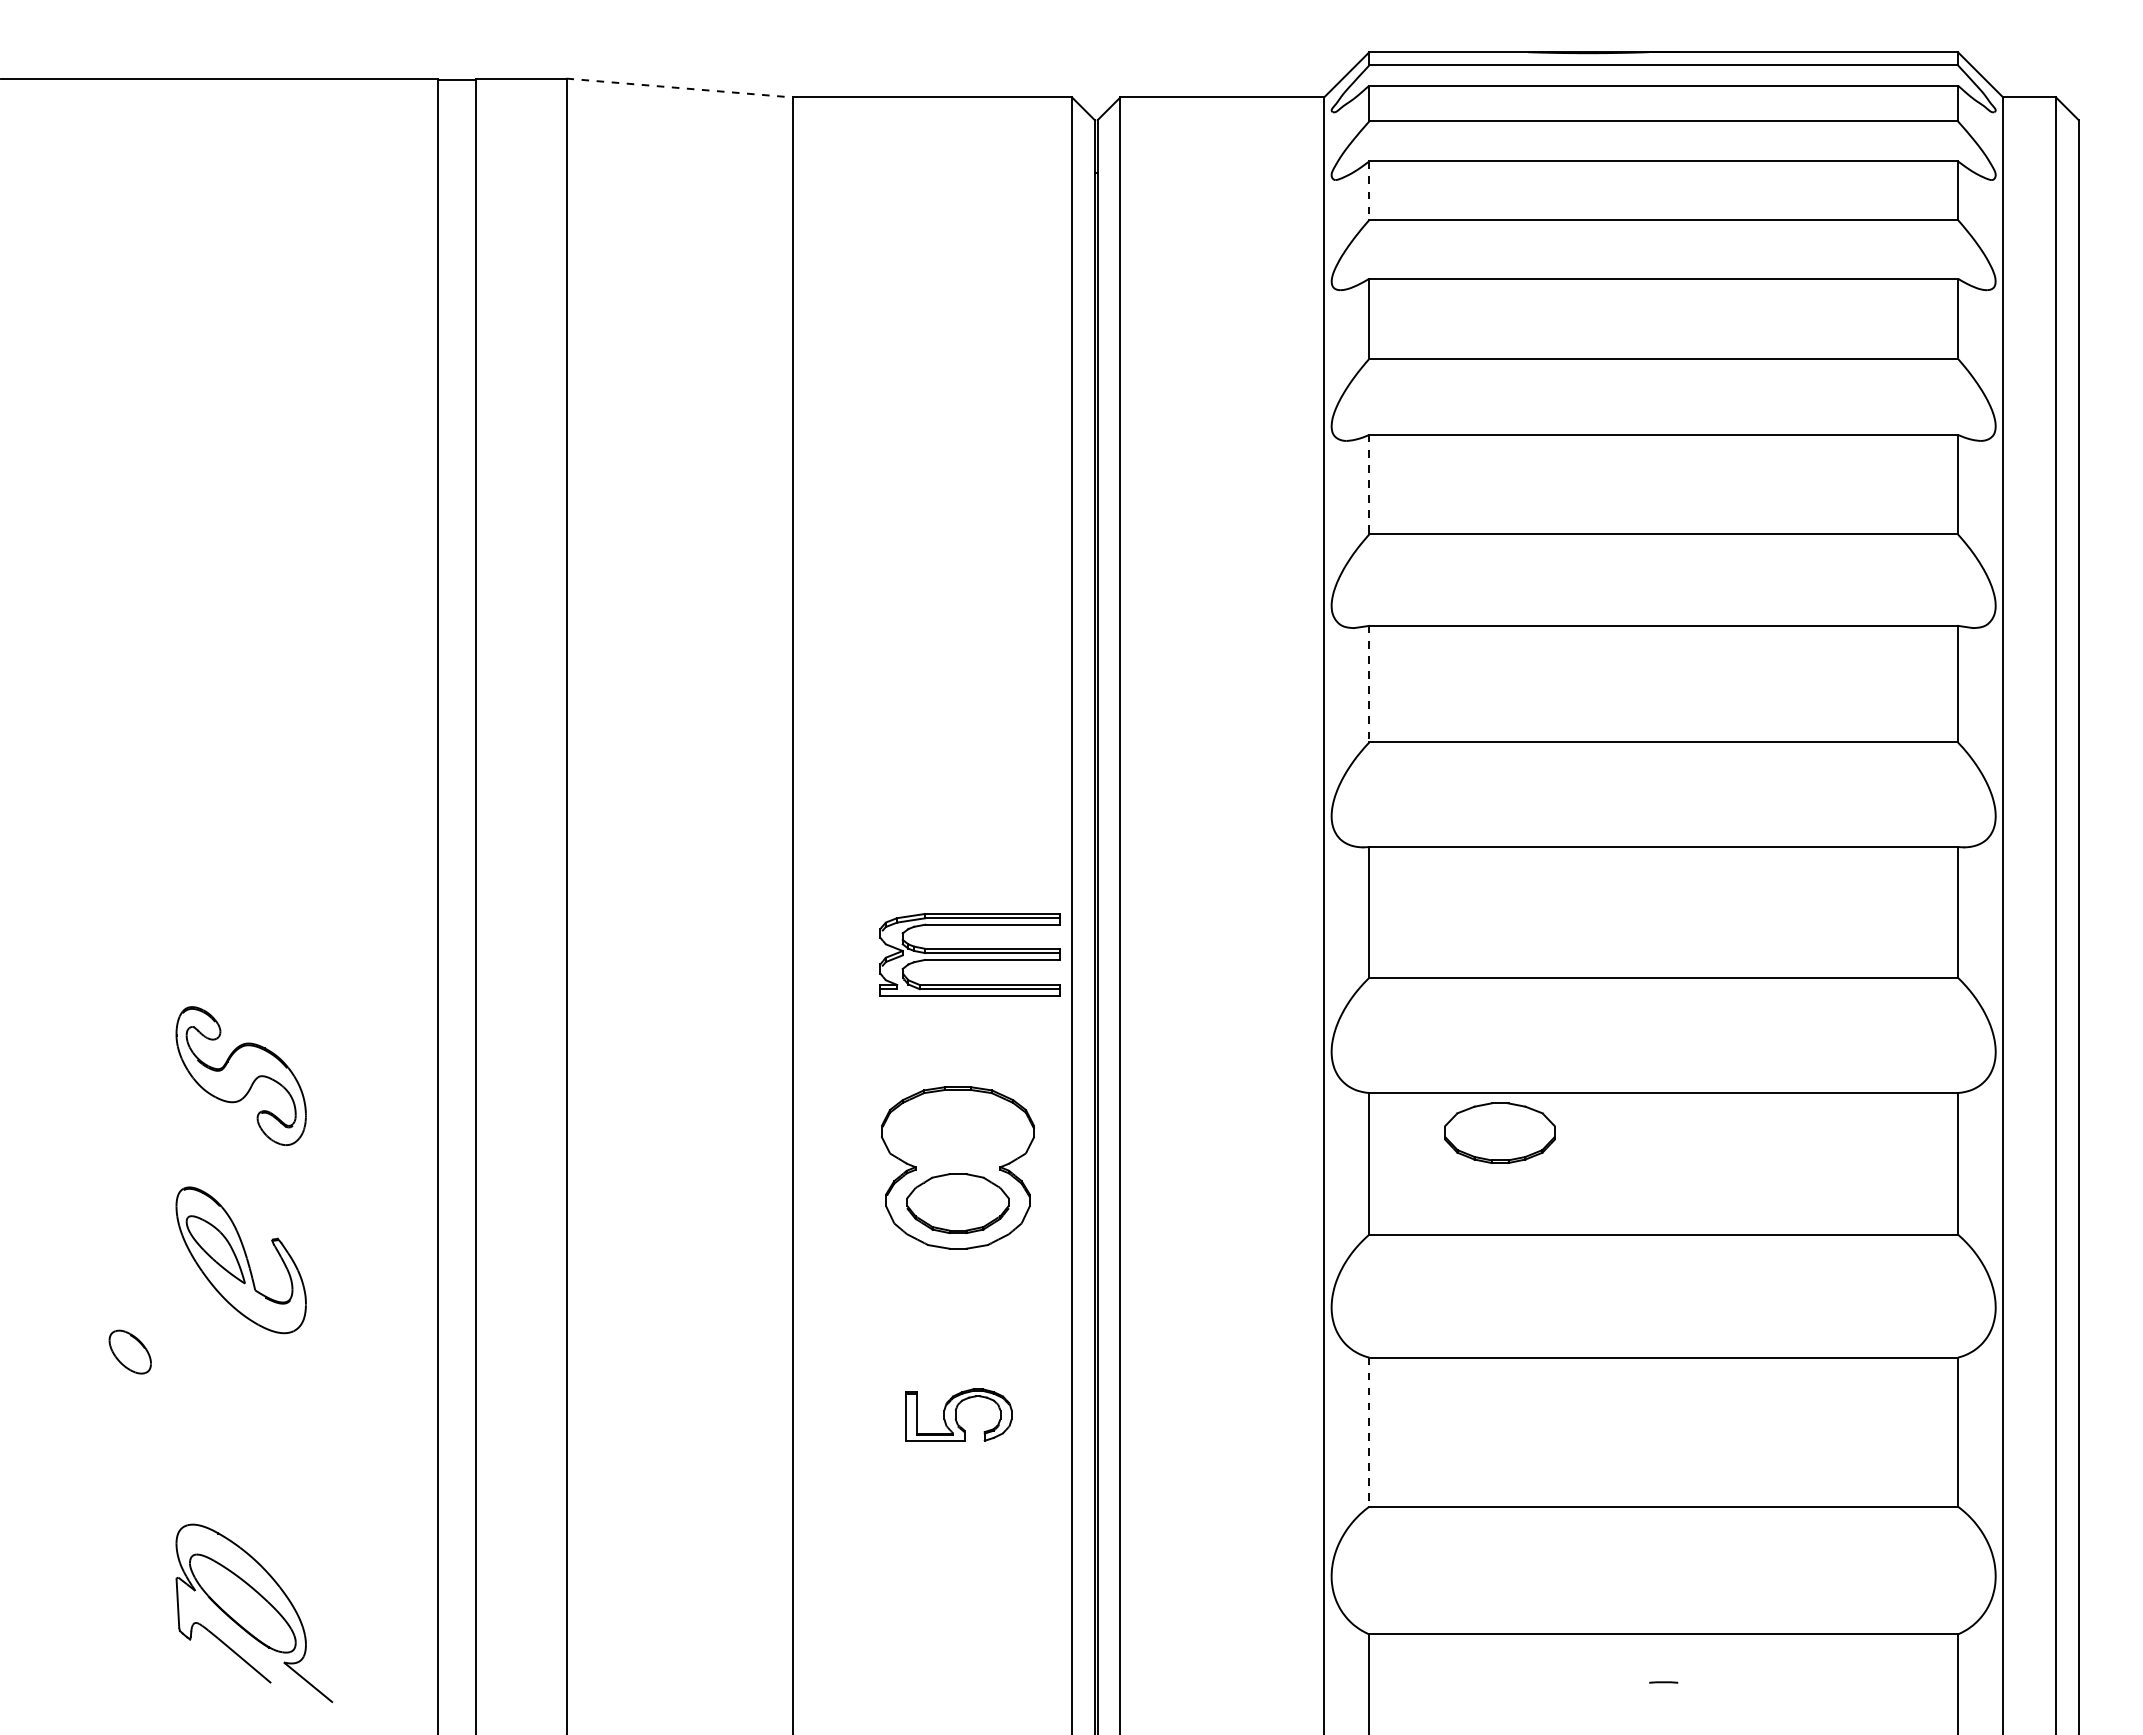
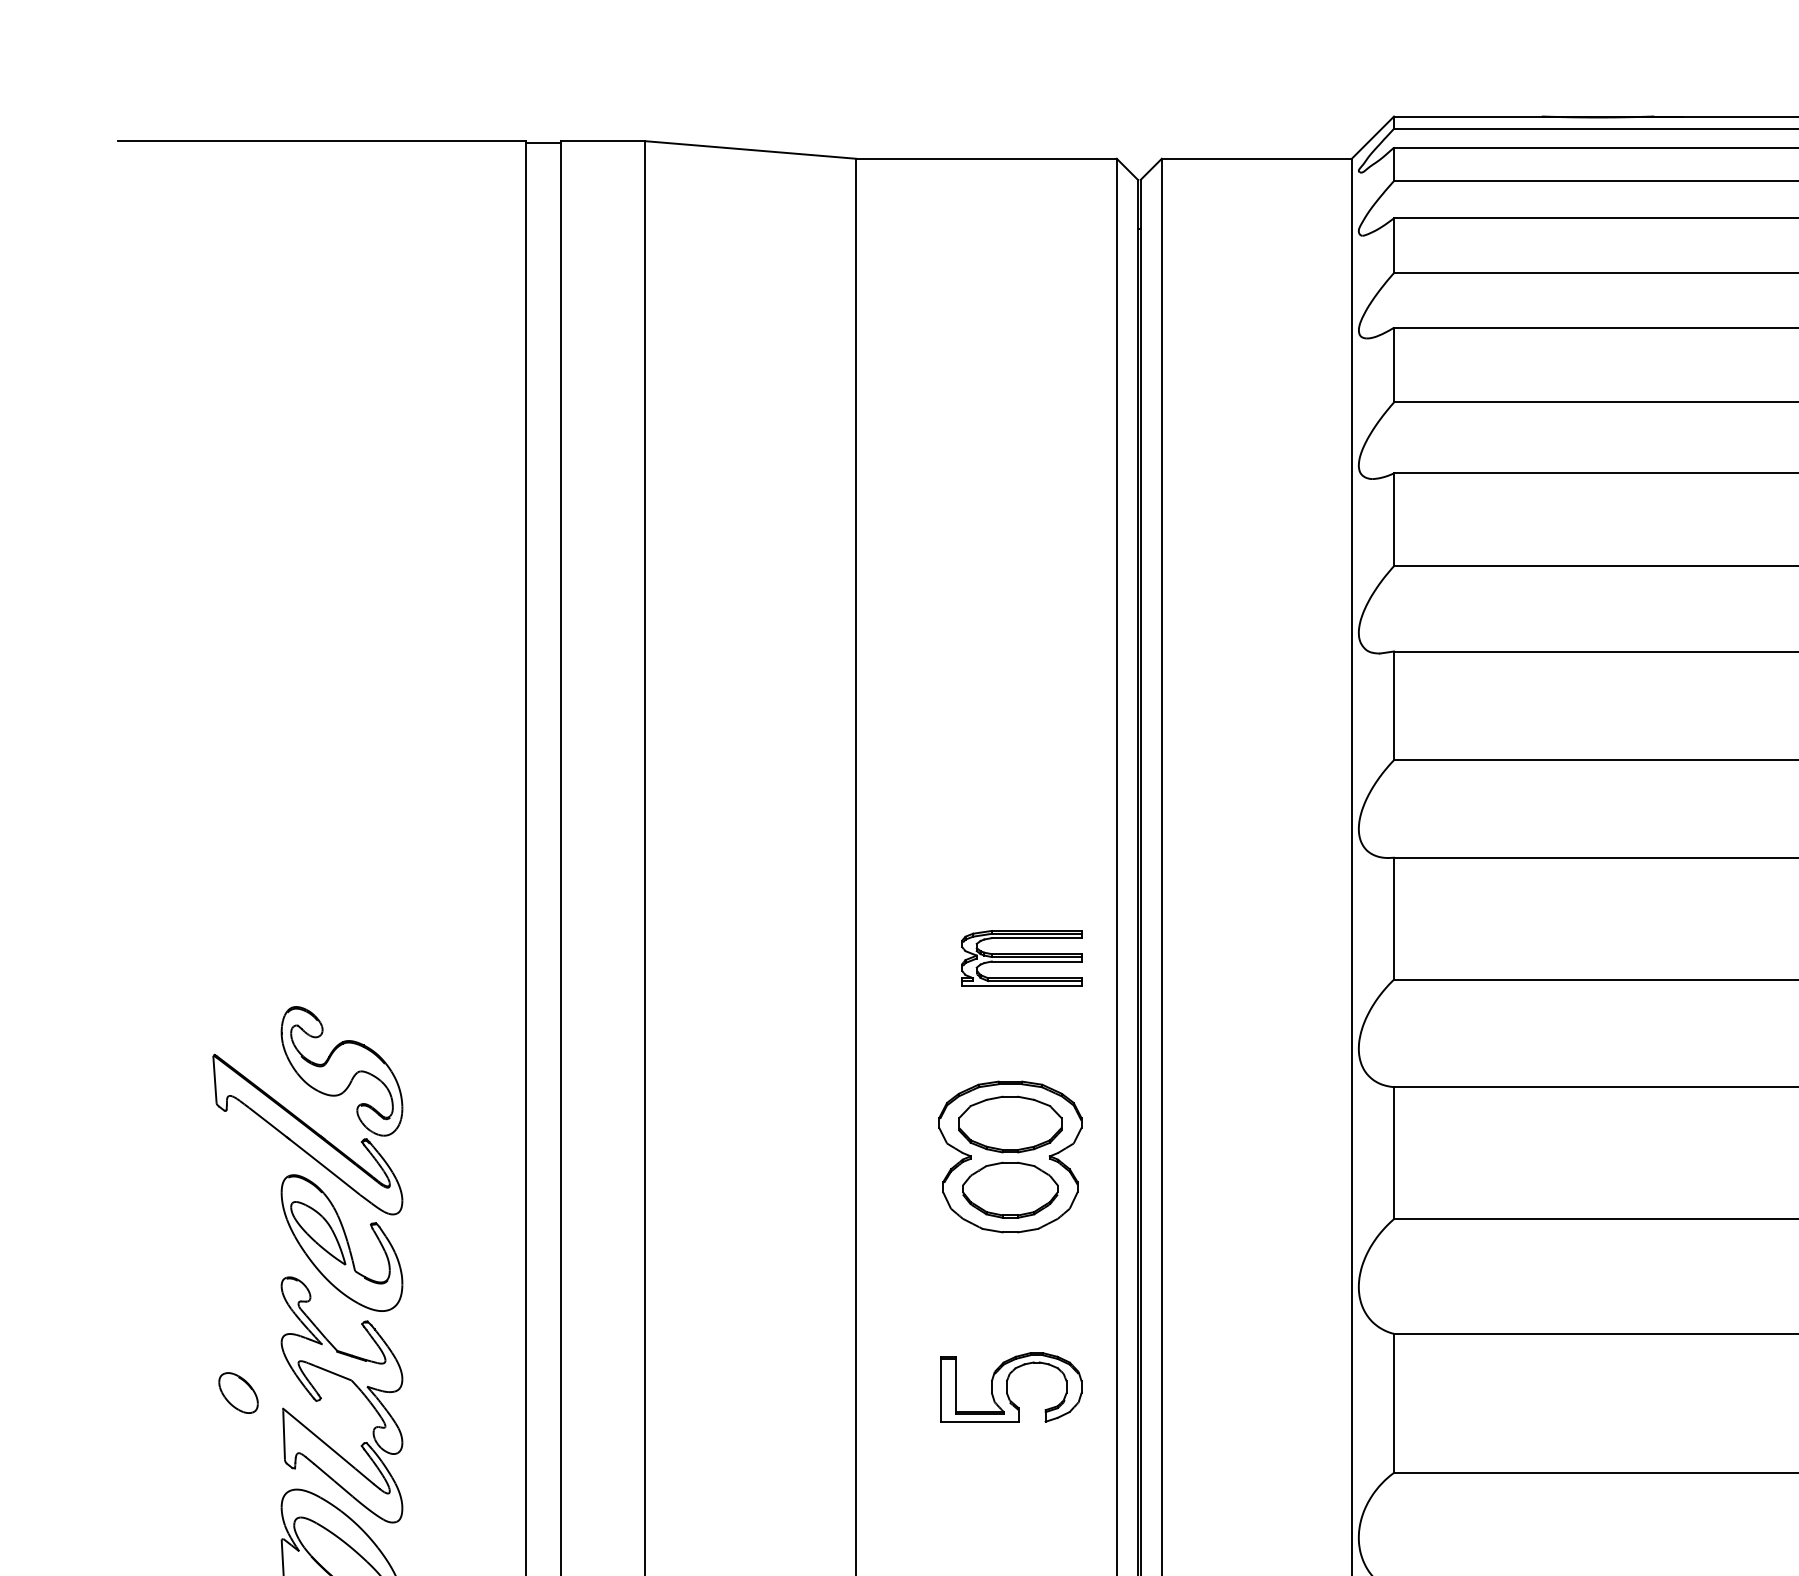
line: (679, 88) -> (750, 150), dashed -> solid
line: (1369, 191) -> (1394, 246), dashed -> solid
line: (1369, 484) -> (1394, 519), dashed -> solid
line: (1369, 684) -> (1394, 706), dashed -> solid
part: (969, 954) -> (1021, 957), size x0.71
part: (1499, 1132) -> (1009, 1123), moved
part: (204, 1143) -> (307, 1134), added
part: (129, 1351) -> (237, 1392), moved
part: (958, 1414) -> (1010, 1386), size x1.43
part: (219, 1427) -> (321, 1399), added
line: (1369, 1432) -> (1394, 1403), dashed -> solid

